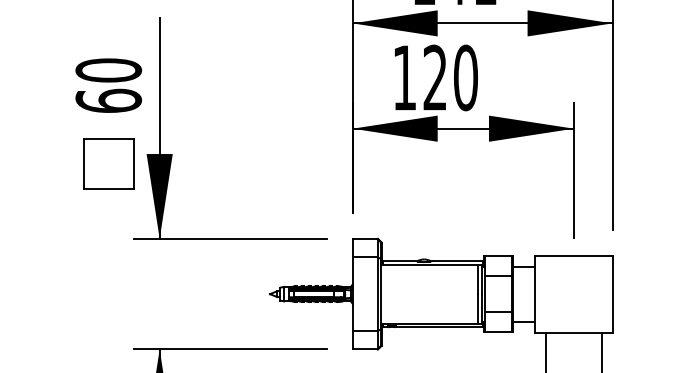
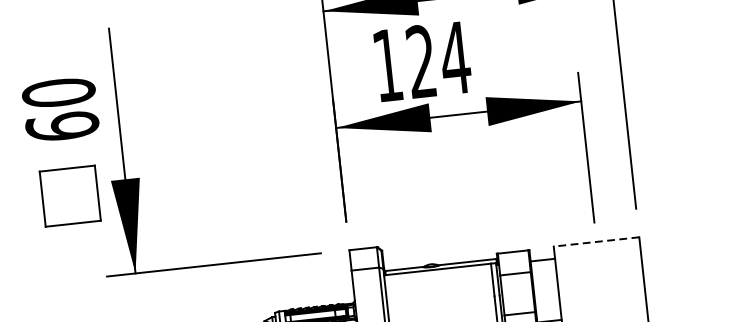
text: (465, 77) -> (454, 57), 120 -> 124
line: (573, 255) -> (596, 241), solid -> dashed

